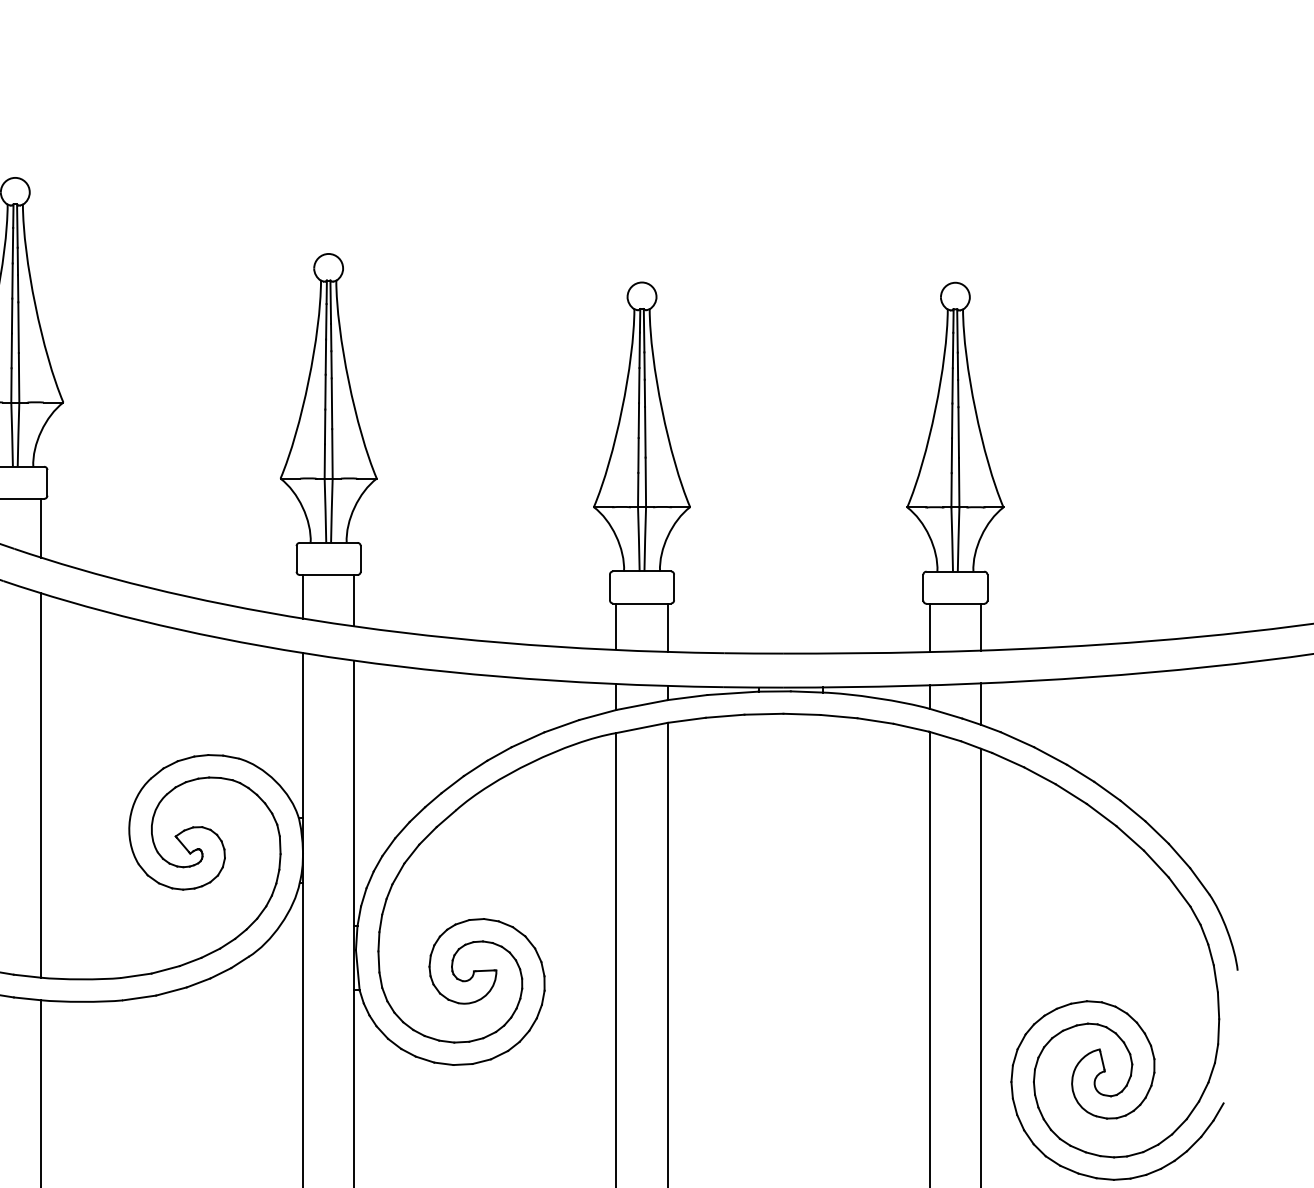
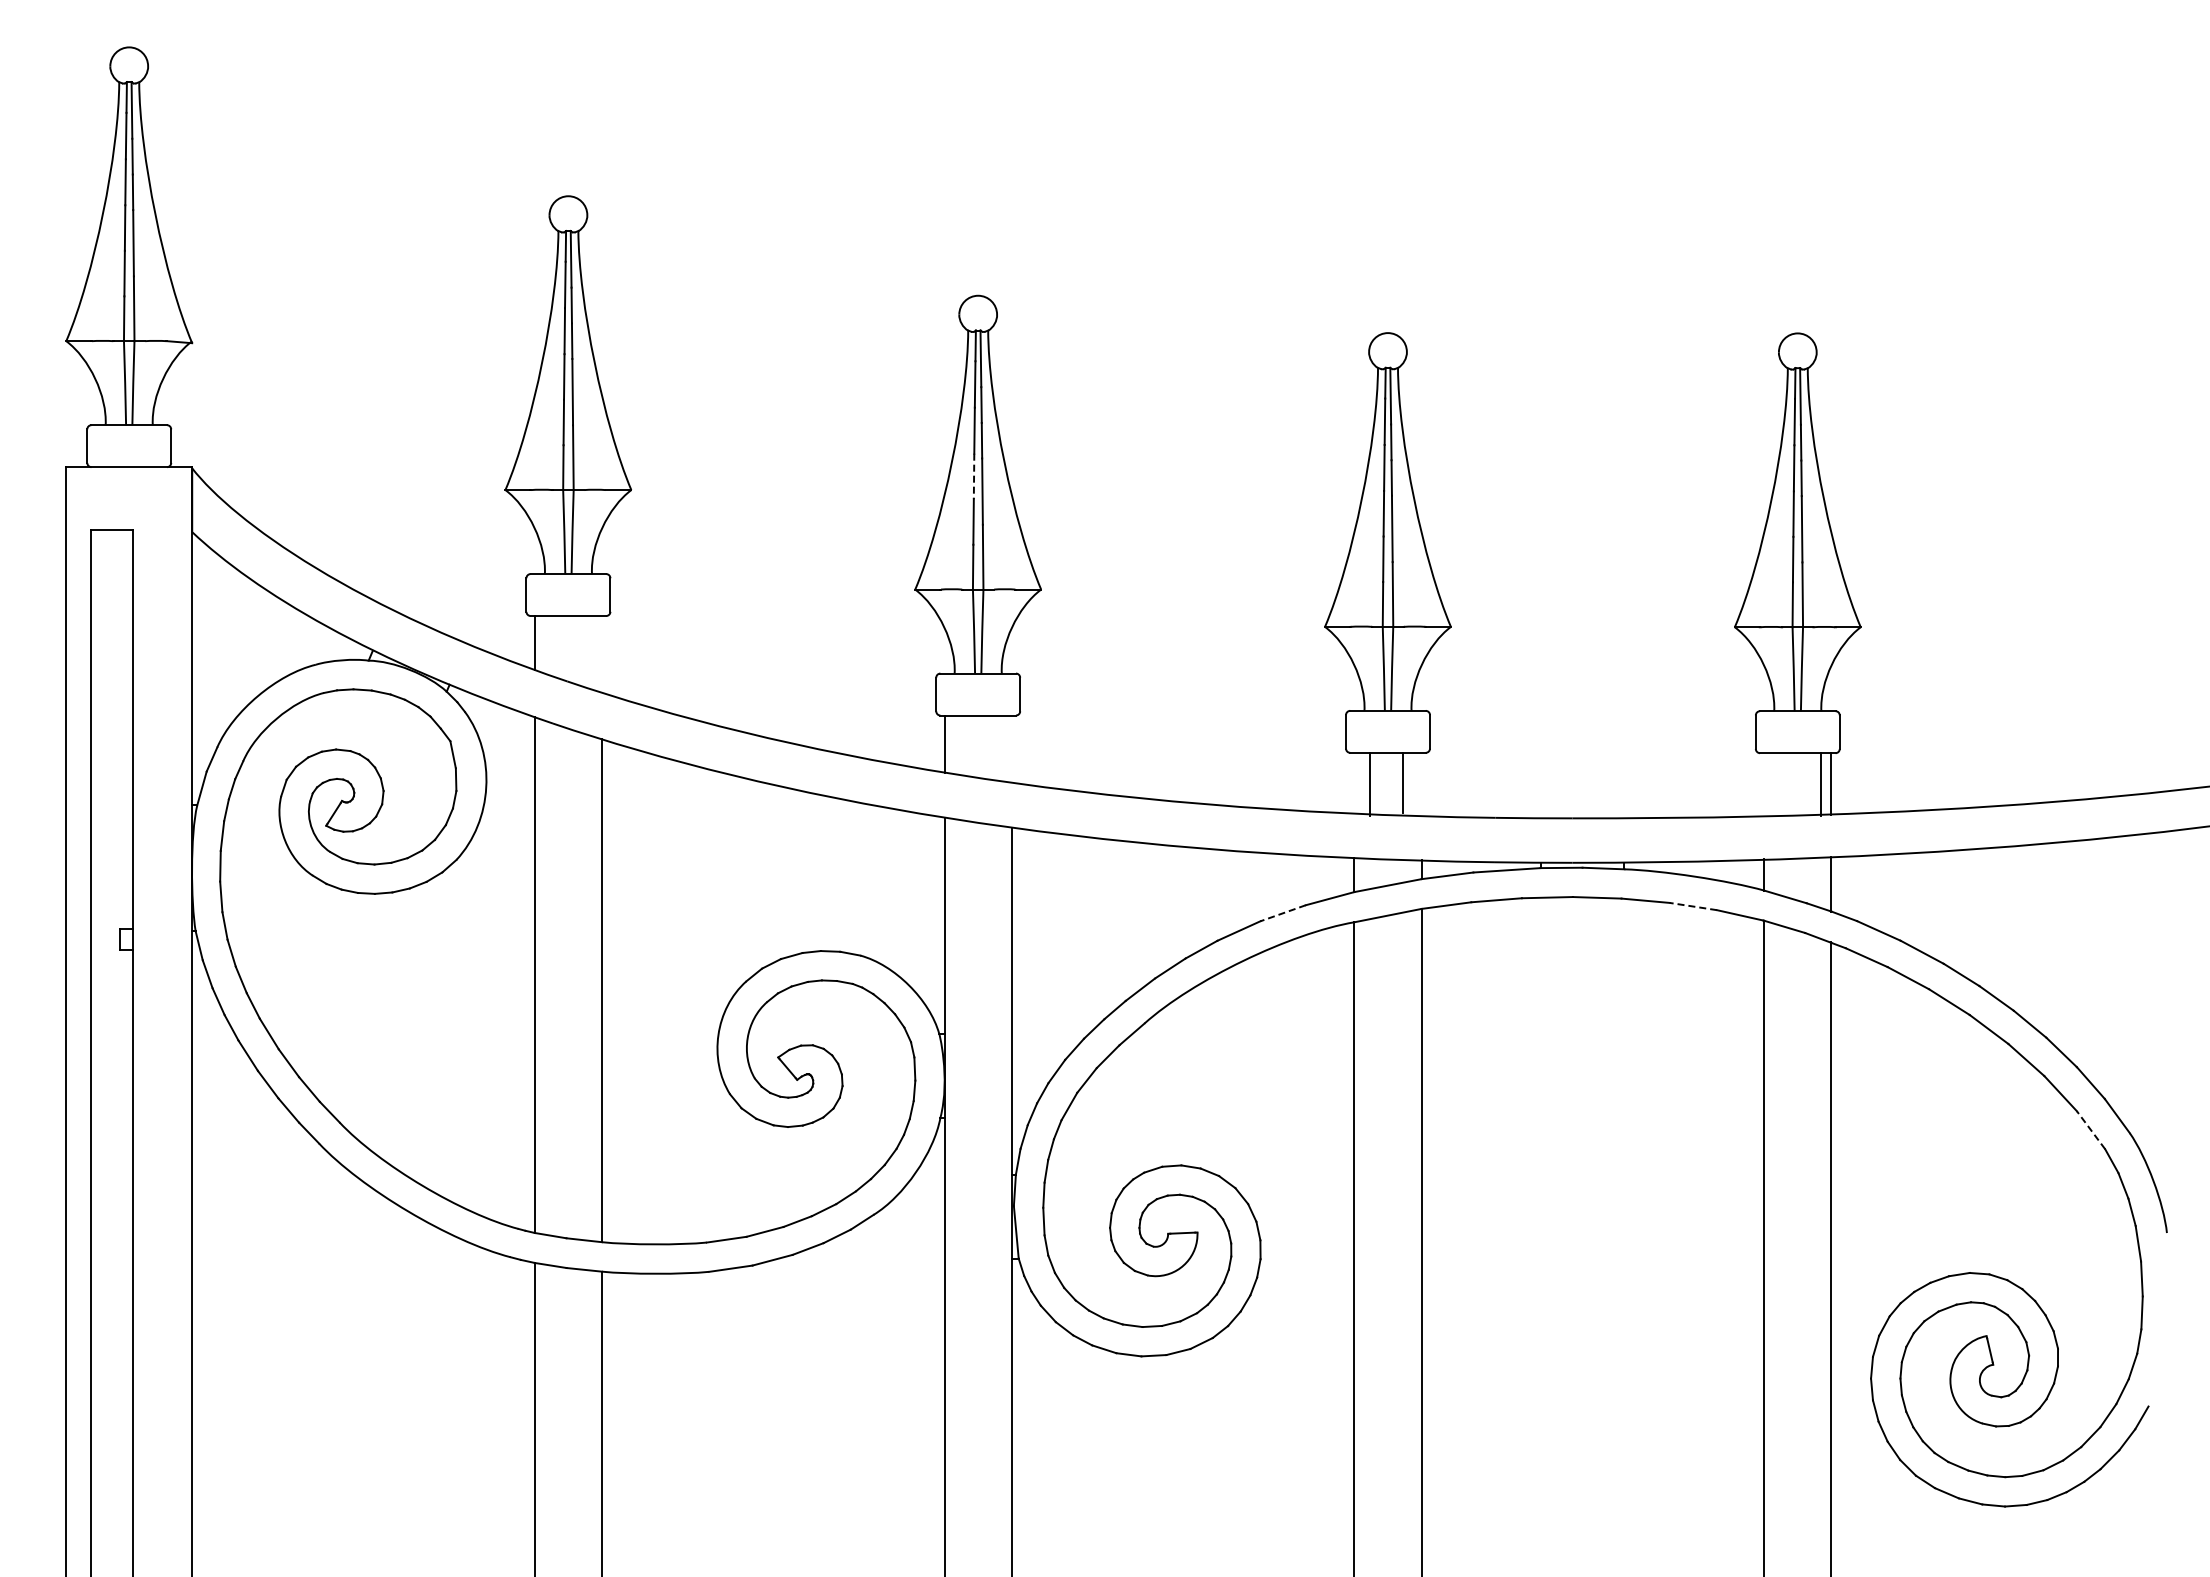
line: (325, 392) -> (974, 476), solid -> dashed
line: (40, 528) -> (601, 654), removed
line: (354, 600) -> (1011, 748), removed
line: (616, 626) -> (1403, 782), moved
line: (667, 627) -> (1369, 784), moved
line: (929, 627) -> (1821, 784), moved
line: (875, 721) -> (1693, 906), solid -> dashed
line: (561, 726) -> (1282, 913), solid -> dashed
line: (1180, 892) -> (2091, 1130), solid -> dashed

